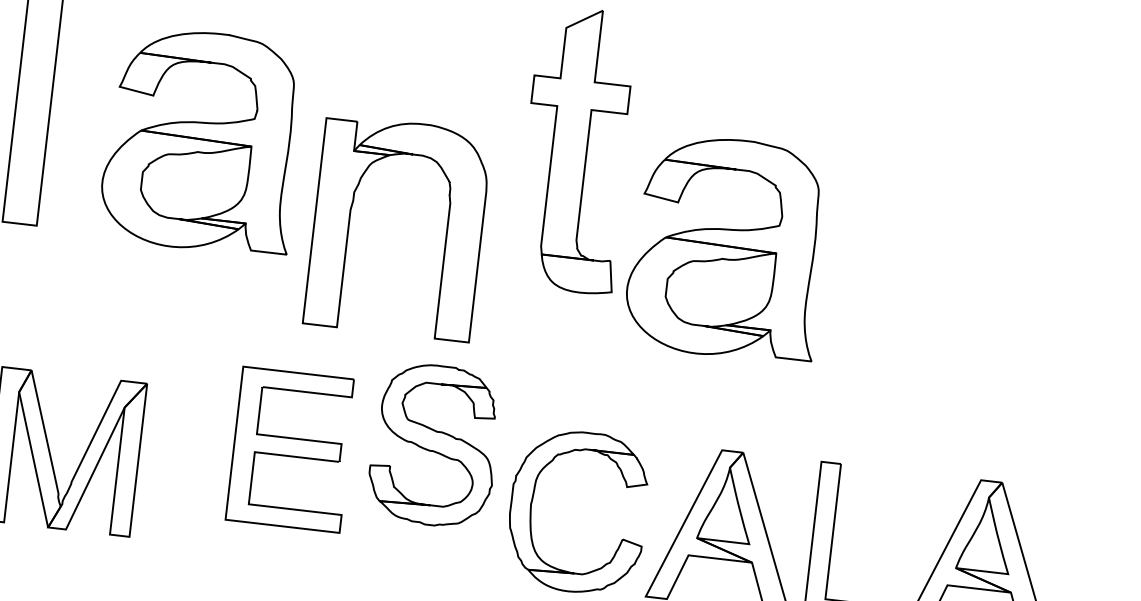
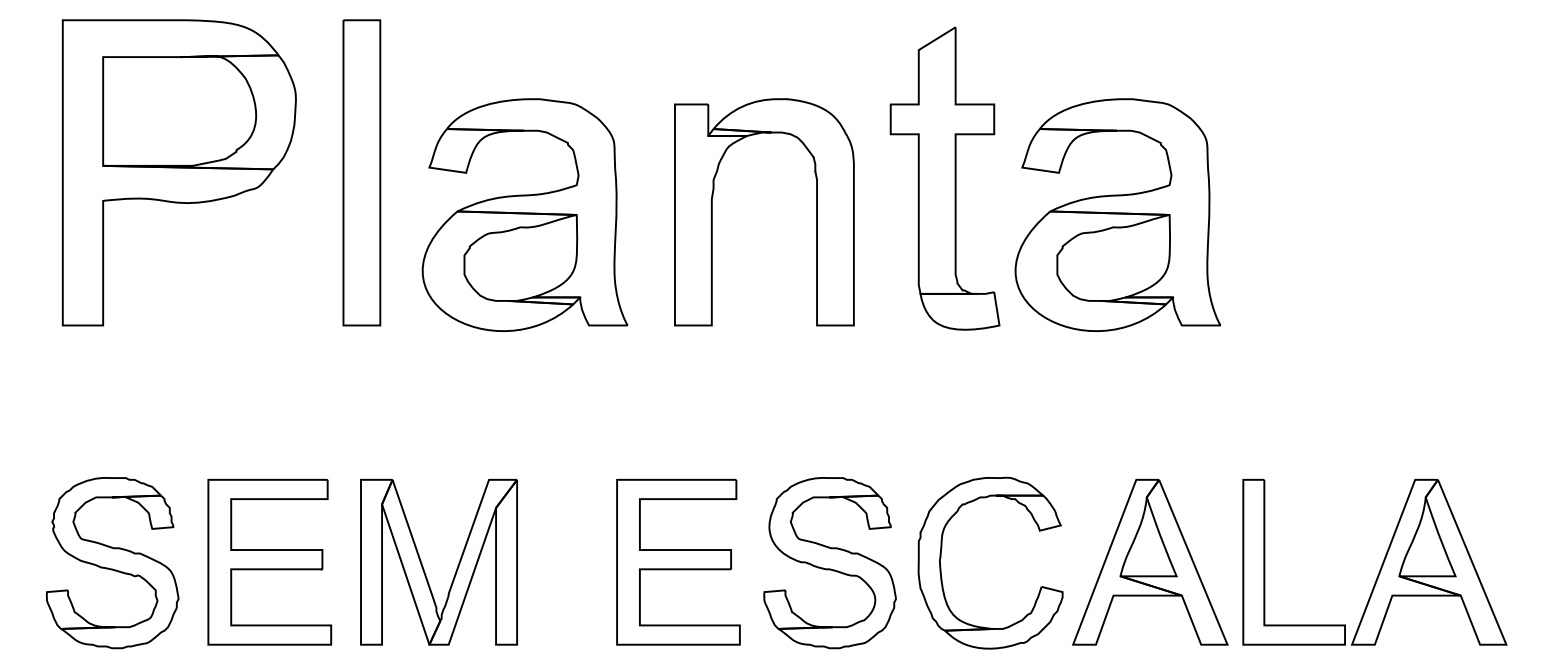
part: (203, 140) -> (524, 214), moved
part: (349, 222) -> (712, 212), moved
part: (727, 248) -> (1117, 215), moved
part: (433, 445) -> (829, 563), moved
part: (291, 449) -> (678, 562), moved

